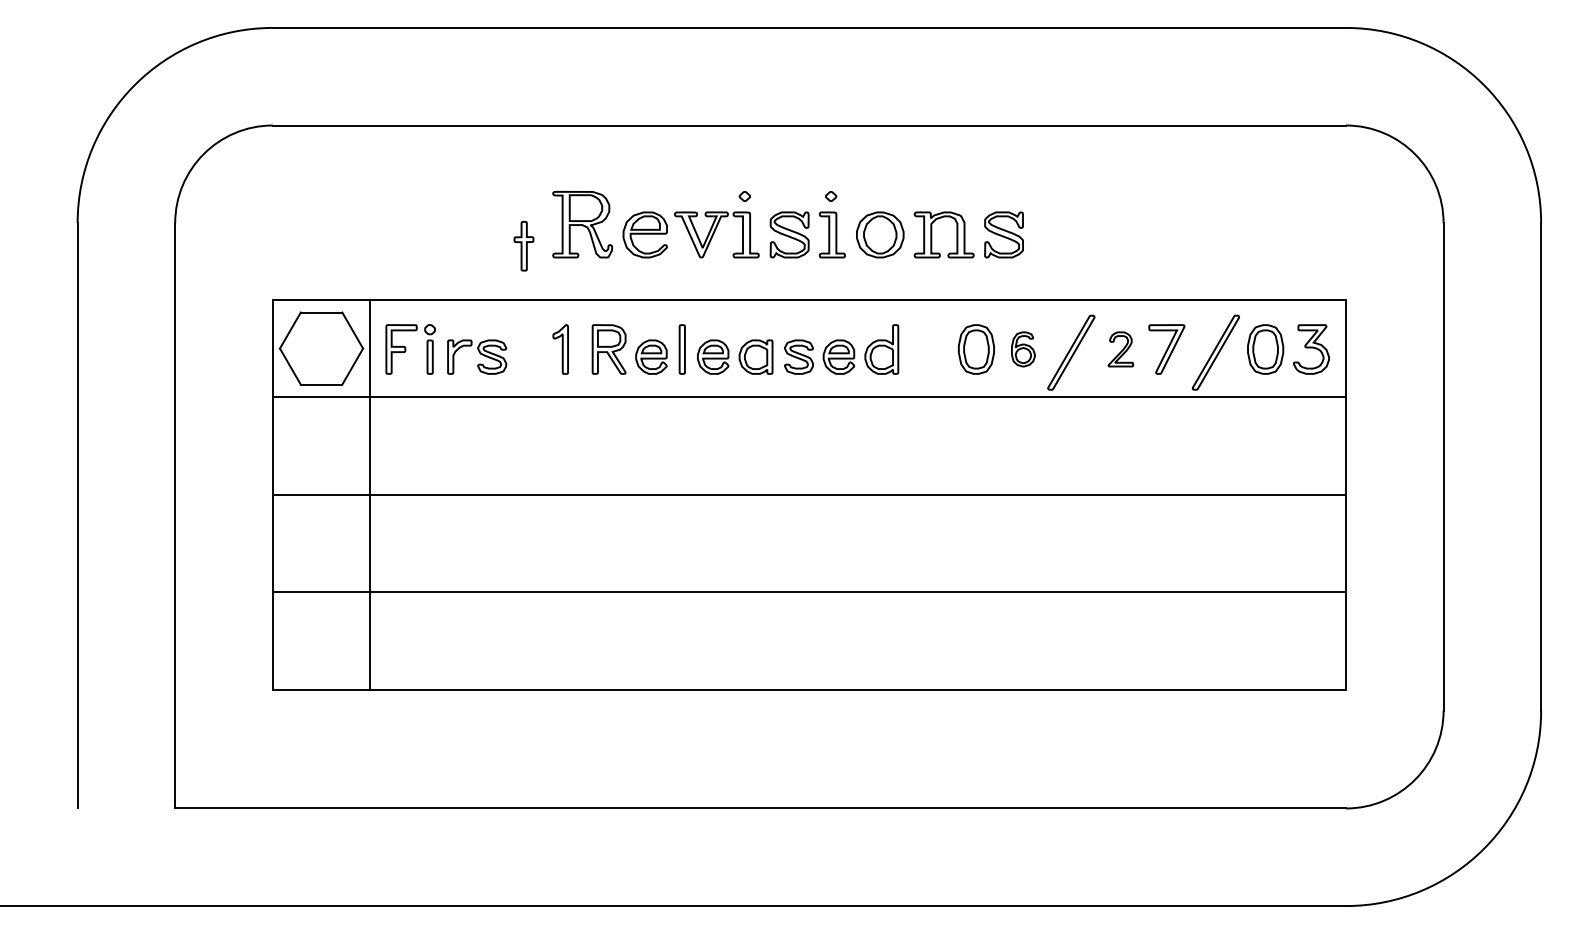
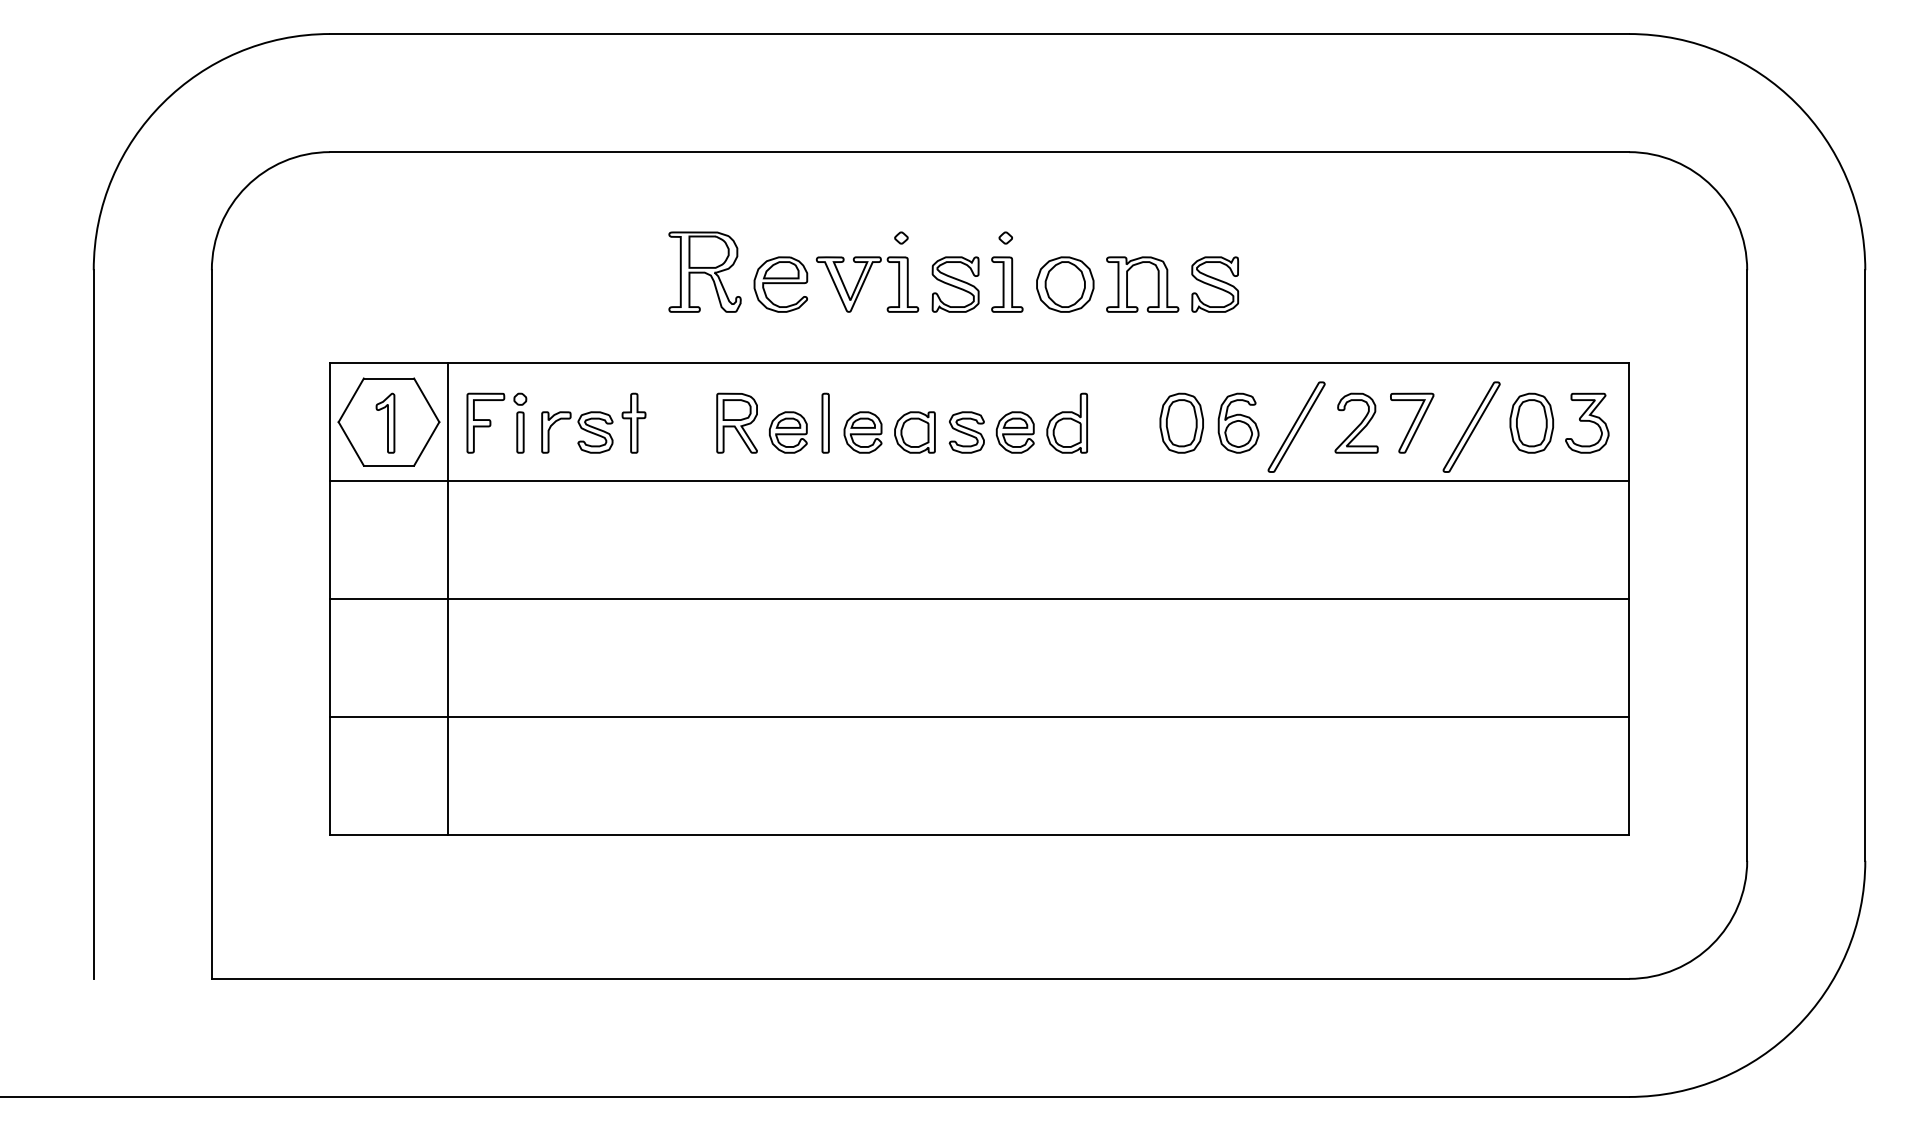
part: (523, 245) -> (633, 422), moved
part: (560, 348) -> (385, 422), moved
part: (1023, 348) -> (1238, 422), size x1.43
part: (1120, 348) -> (1356, 422), size x1.43

